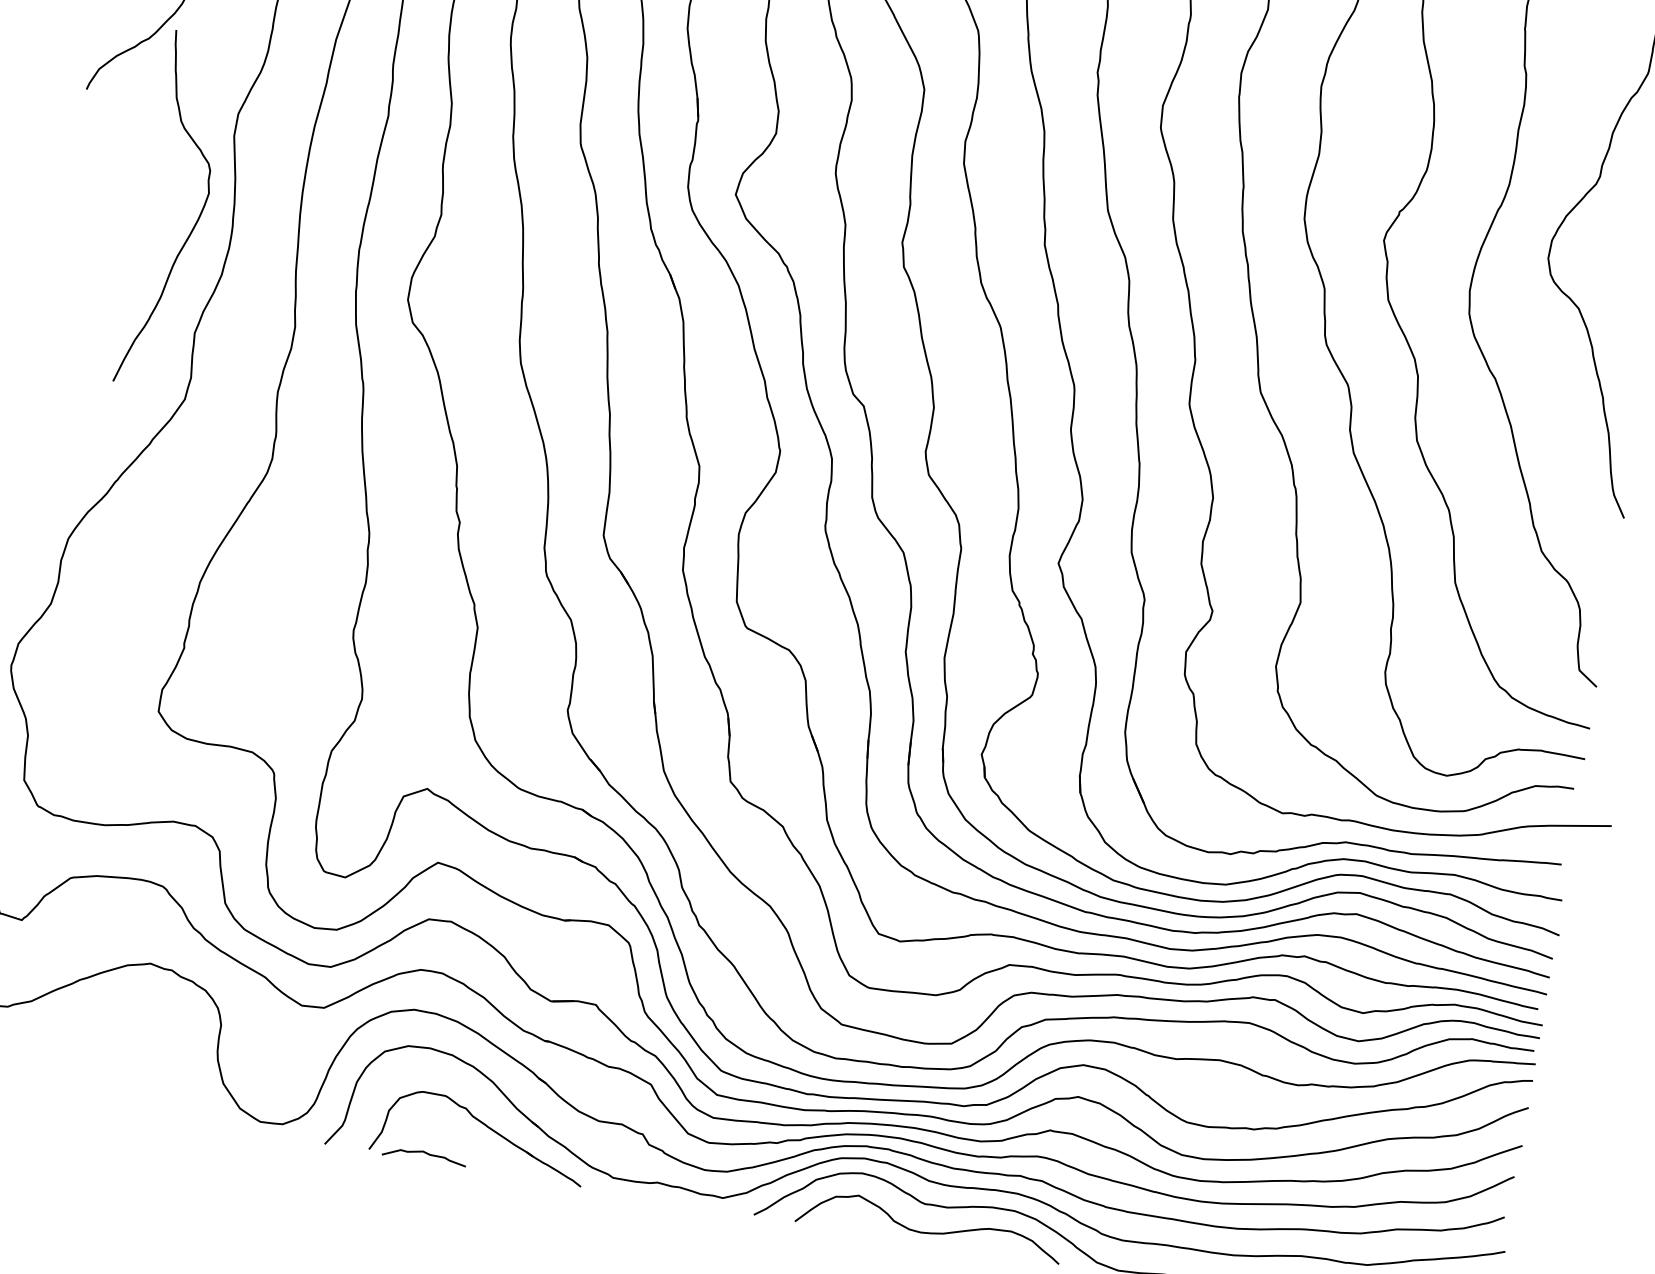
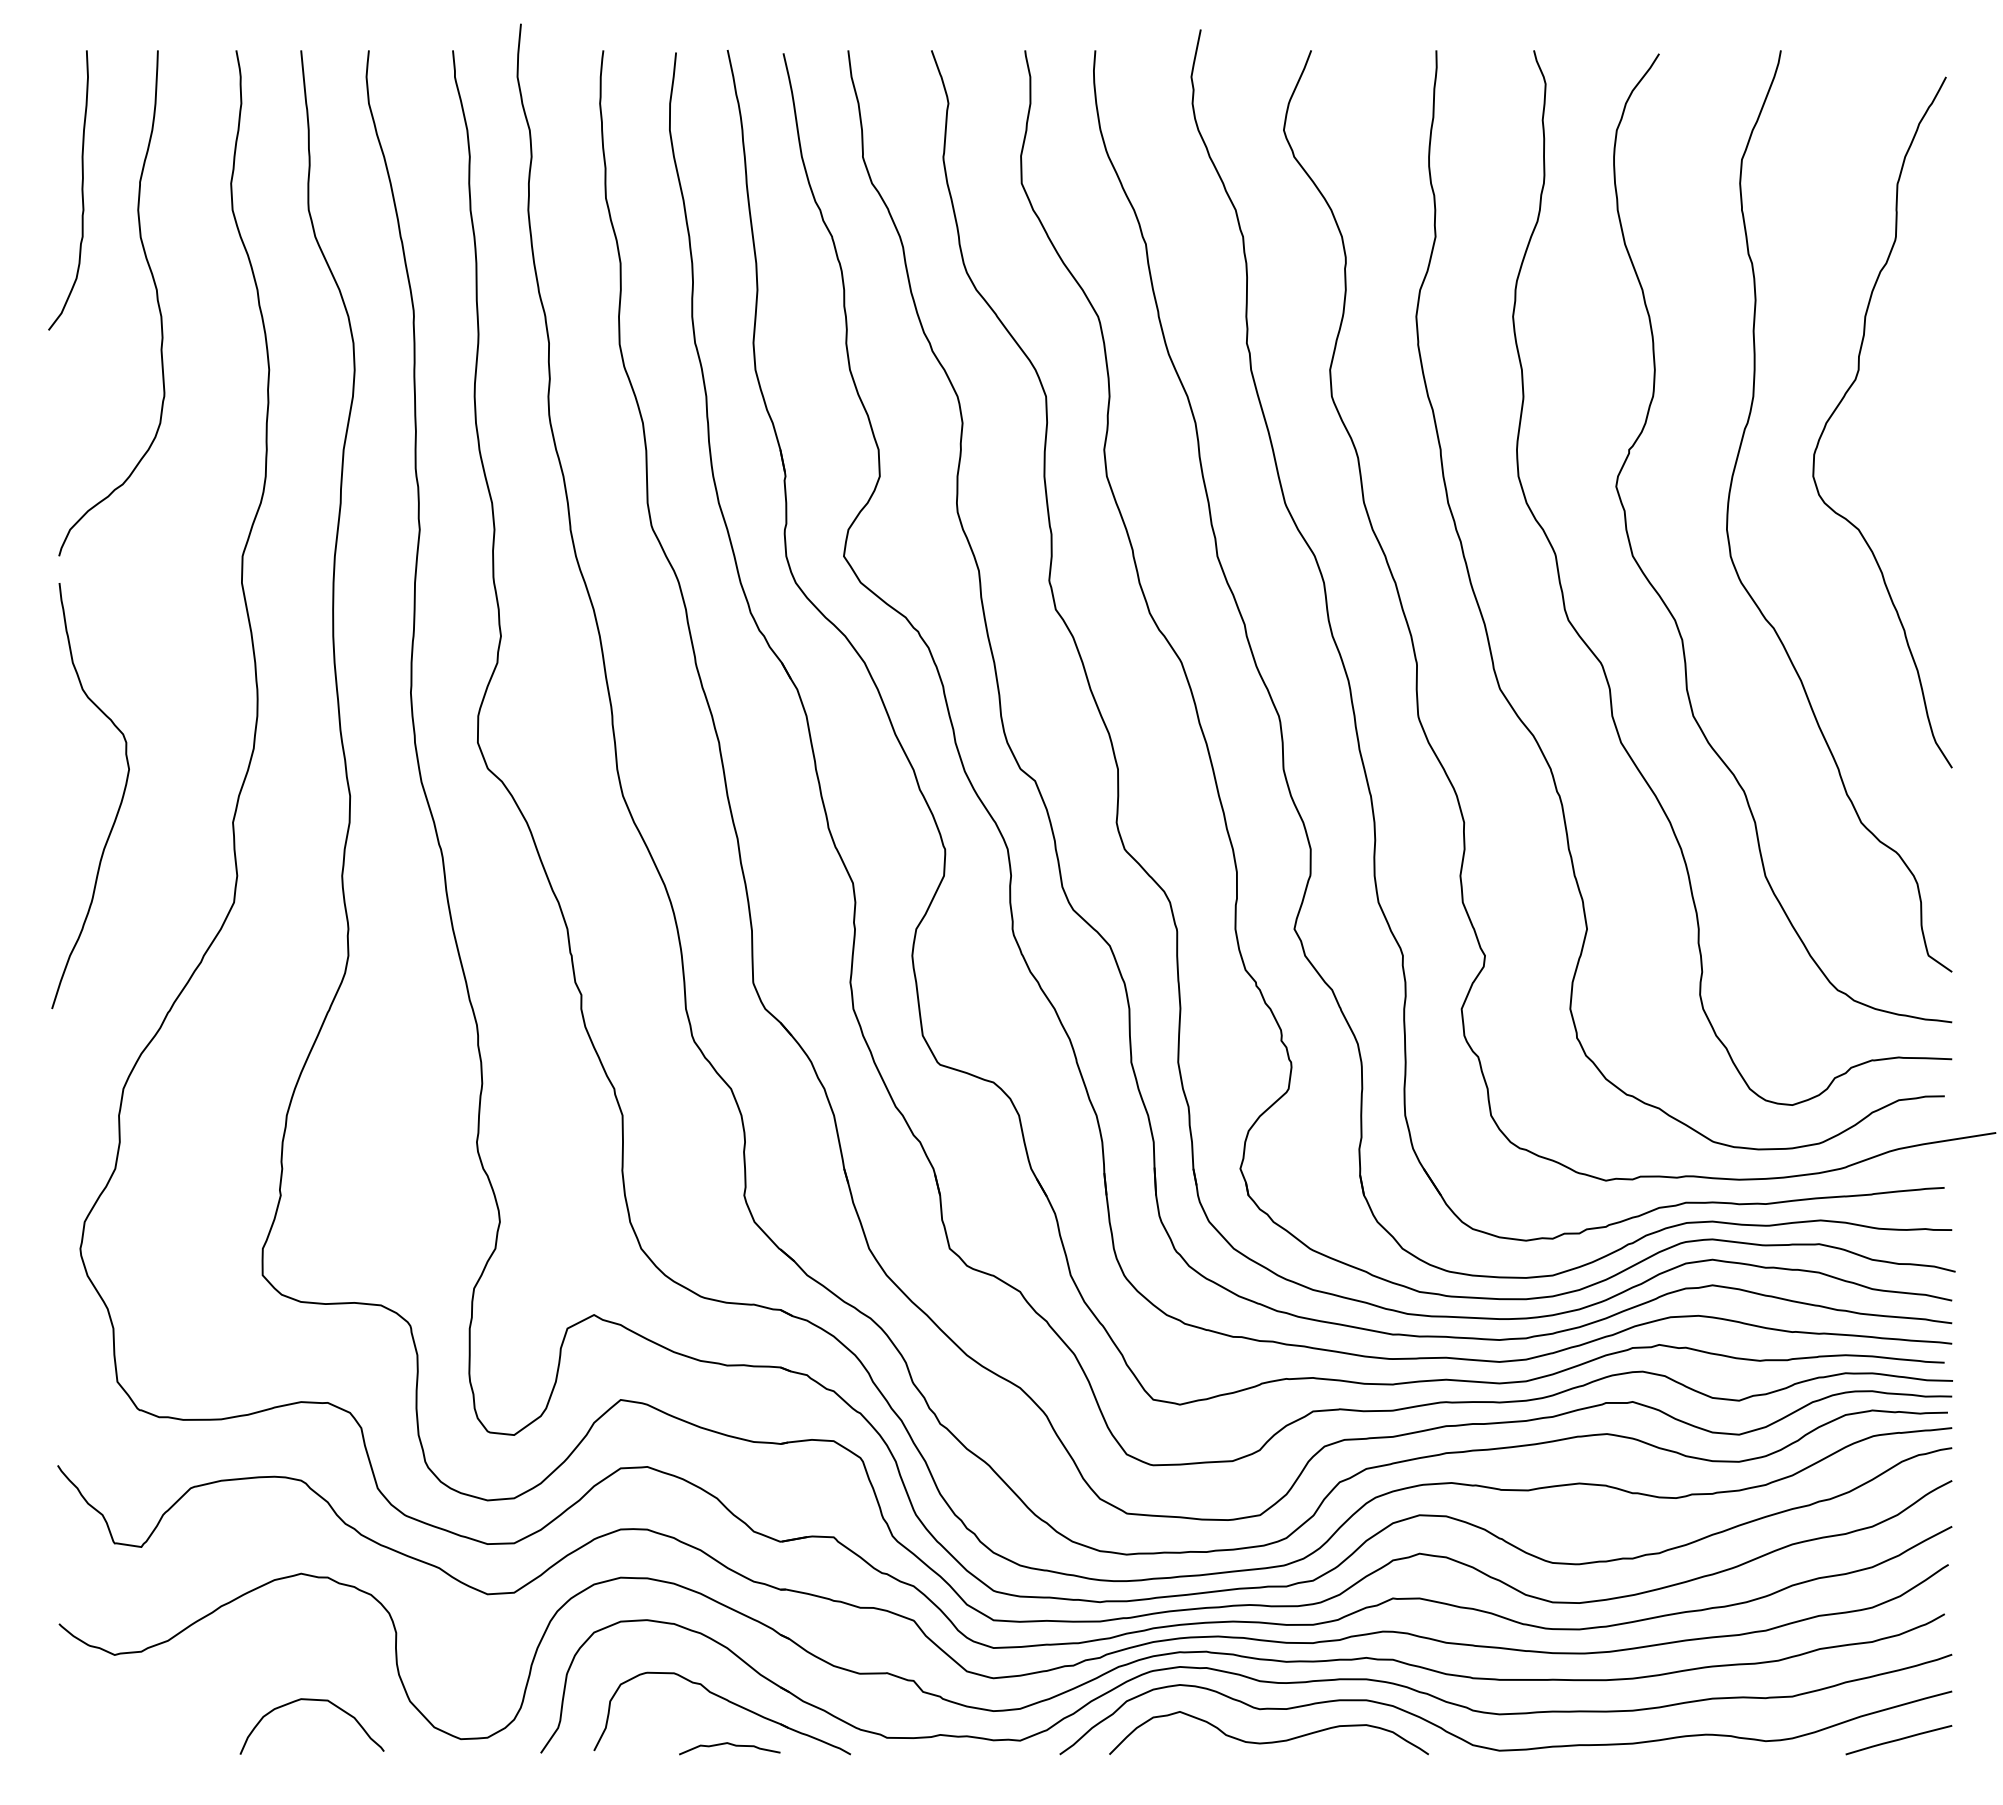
curve: (196, 221) -> (119, 804), moved
curve: (142, 1069) -> (311, 1700), added
curve: (426, 1154) -> (731, 1745), moved

